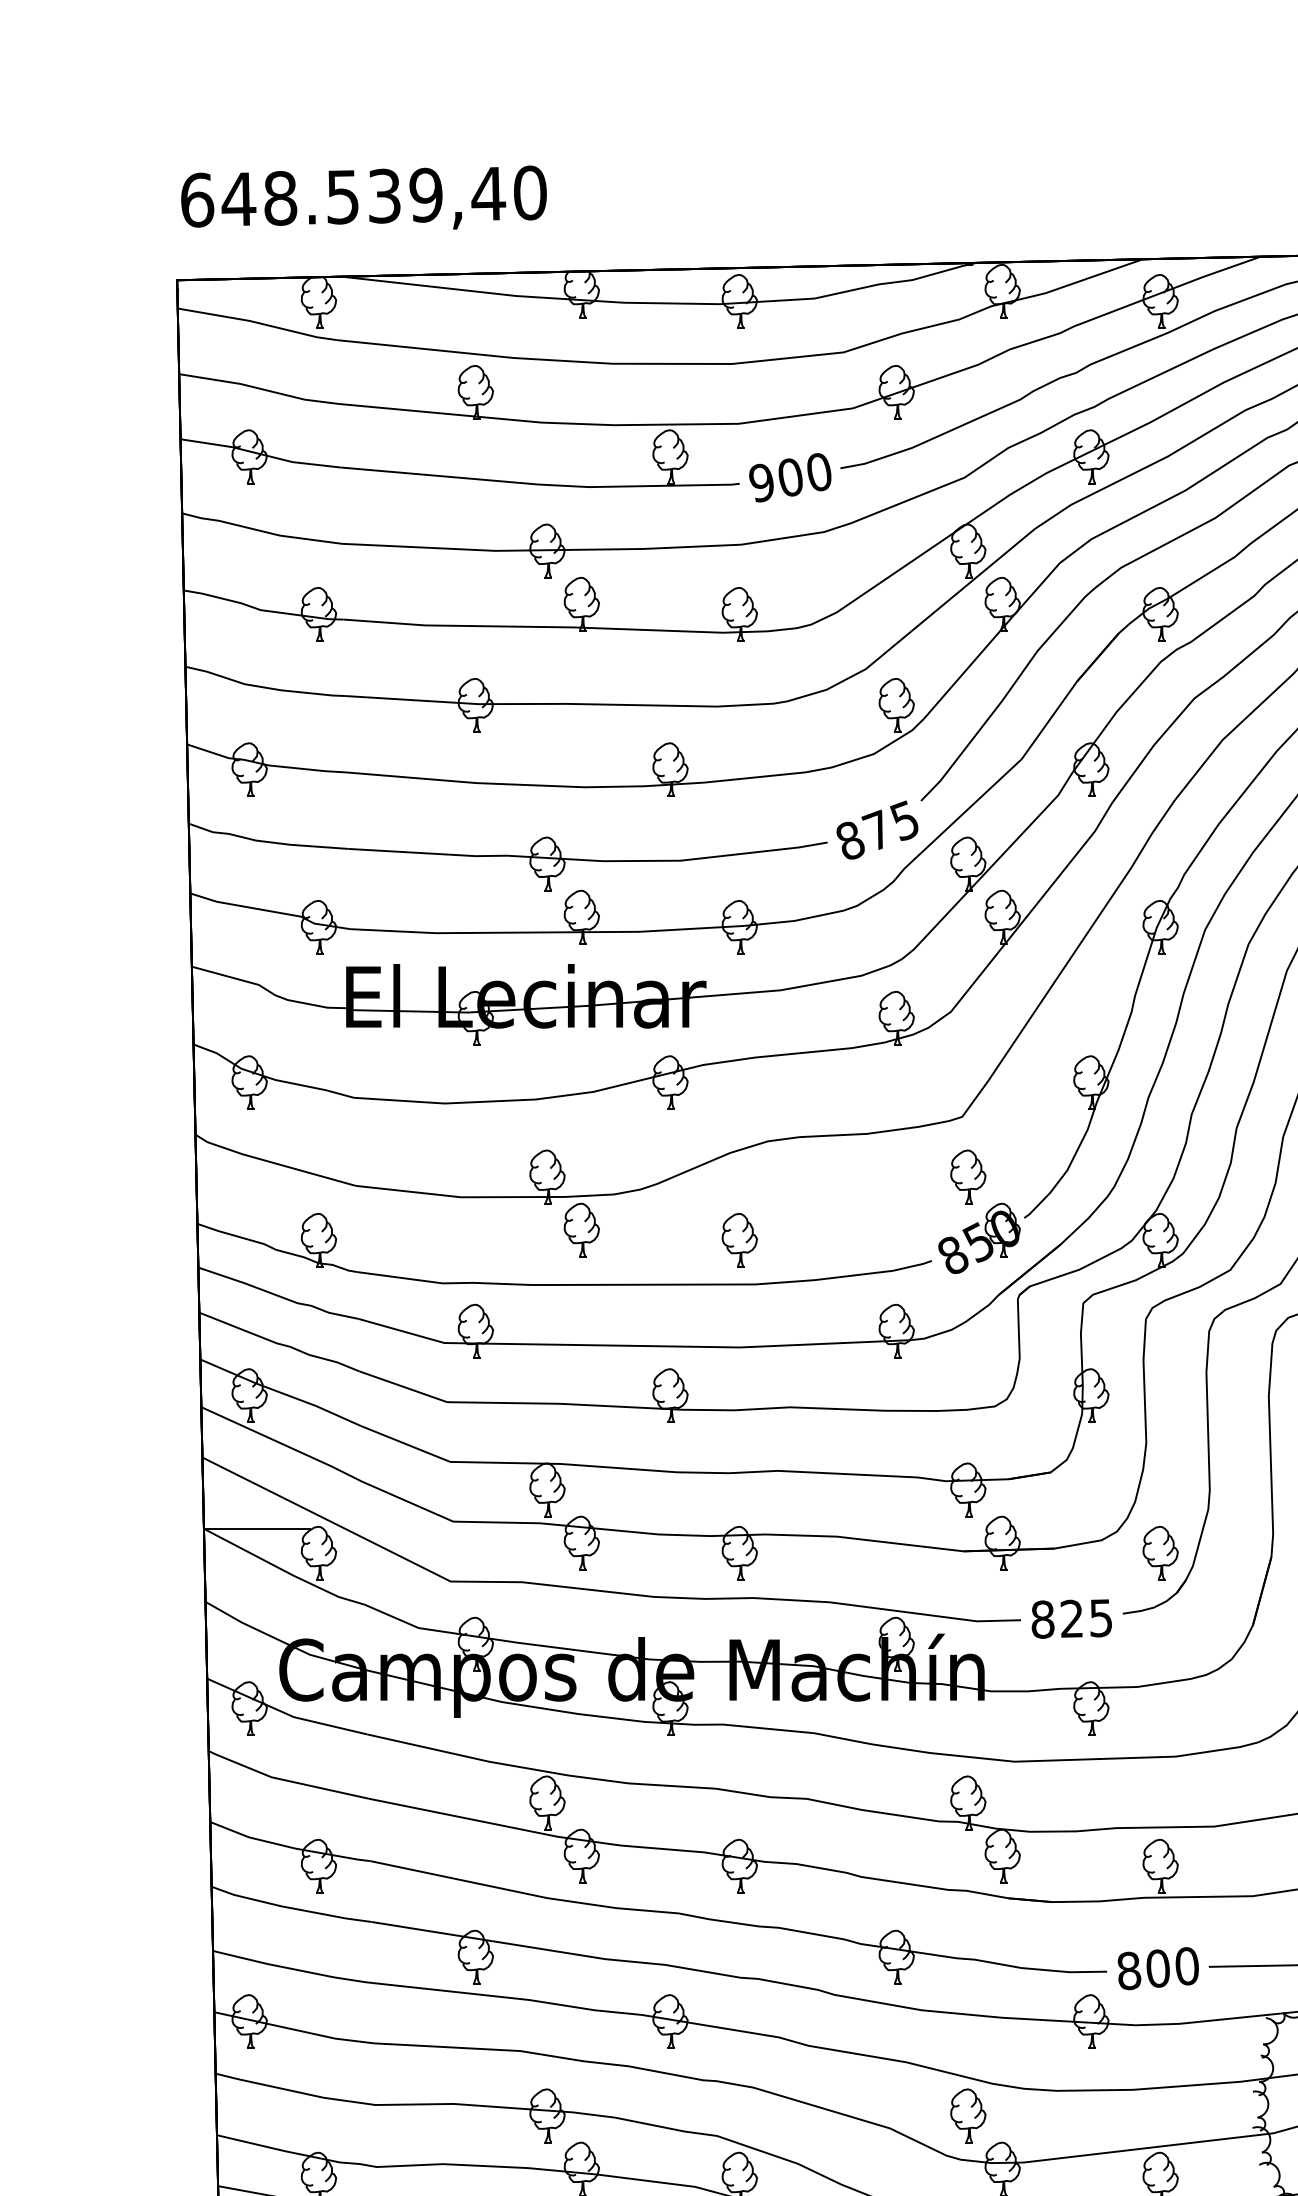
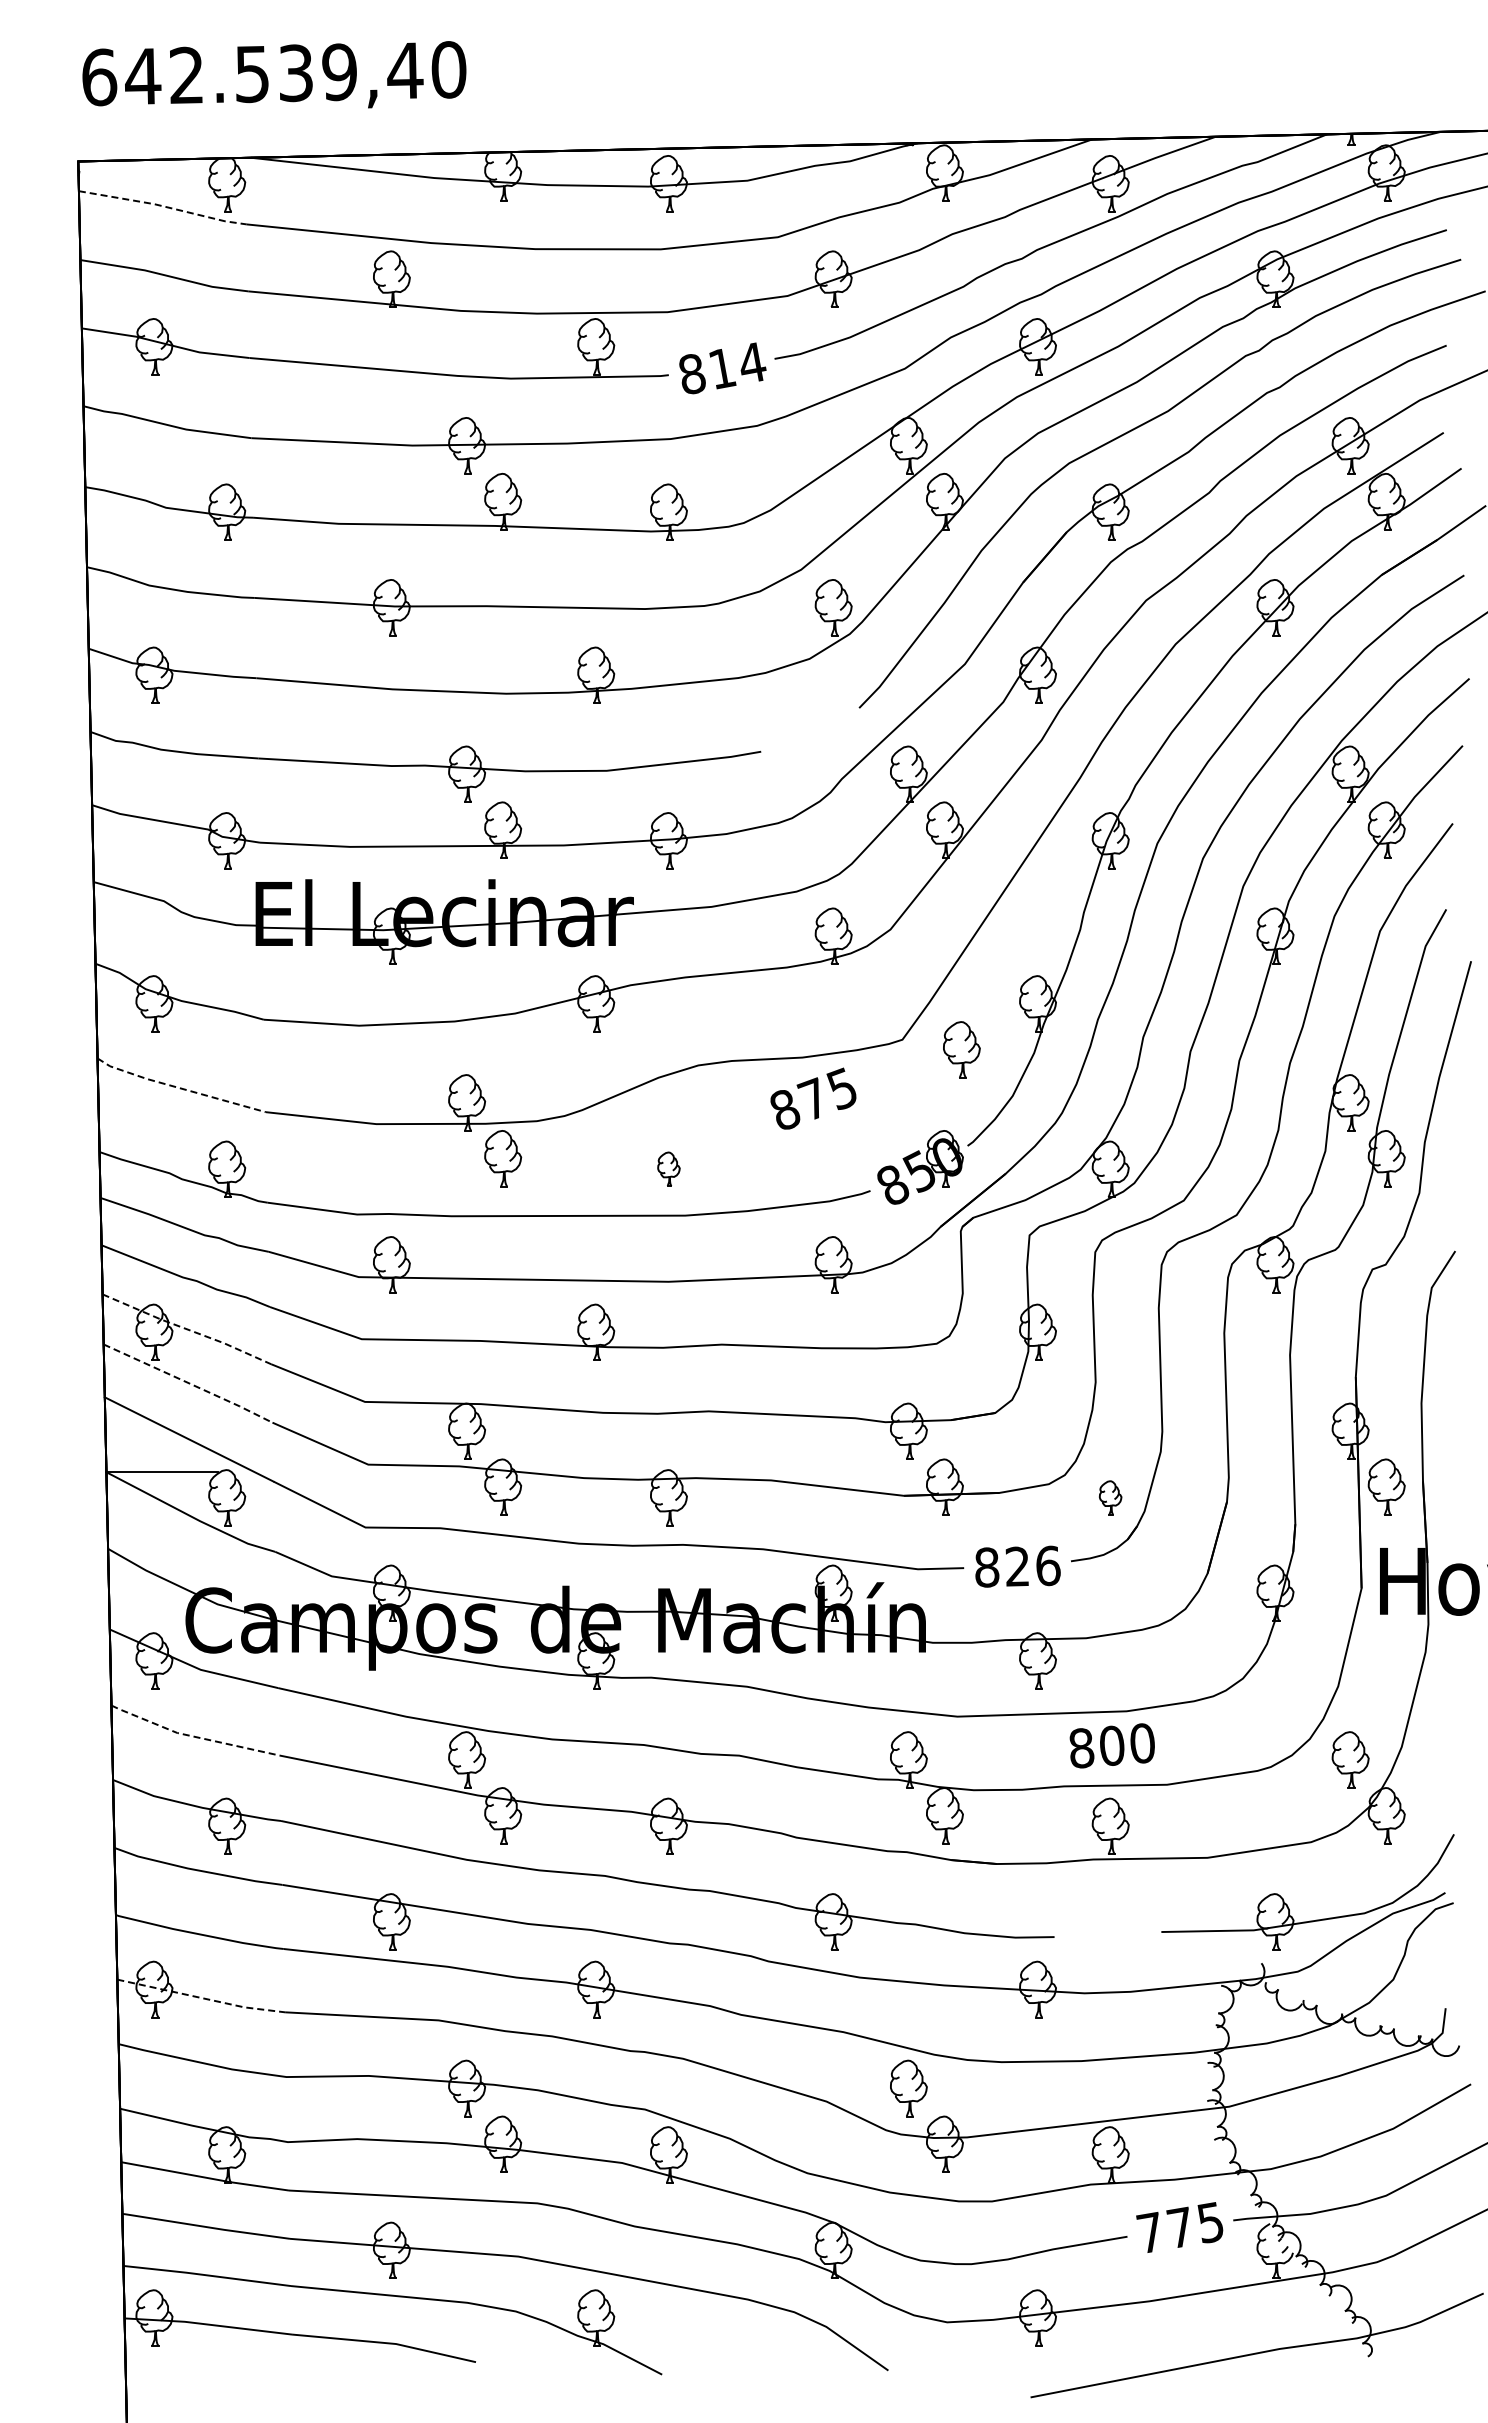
text: (281, 198) -> (187, 75), 648.539,40 -> 642.539,40
line: (258, 323) -> (163, 206), solid -> dashed
text: (790, 477) -> (722, 368), 900 -> 814
text: (877, 829) -> (813, 1098), moved
line: (273, 1163) -> (179, 1088), solid -> dashed
part: (968, 1176) -> (961, 1049), moved
part: (739, 1239) -> (668, 1168), size x0.6
line: (281, 1392) -> (187, 1329), solid -> dashed
line: (282, 1444) -> (188, 1383), solid -> dashed
part: (1160, 1552) -> (1110, 1497), size x0.6
text: (1101, 1617) -> (1048, 1565), 825 -> 826
line: (285, 1780) -> (192, 1736), solid -> dashed
text: (1157, 1968) -> (1111, 1745), moved
line: (294, 2030) -> (201, 1998), solid -> dashed

